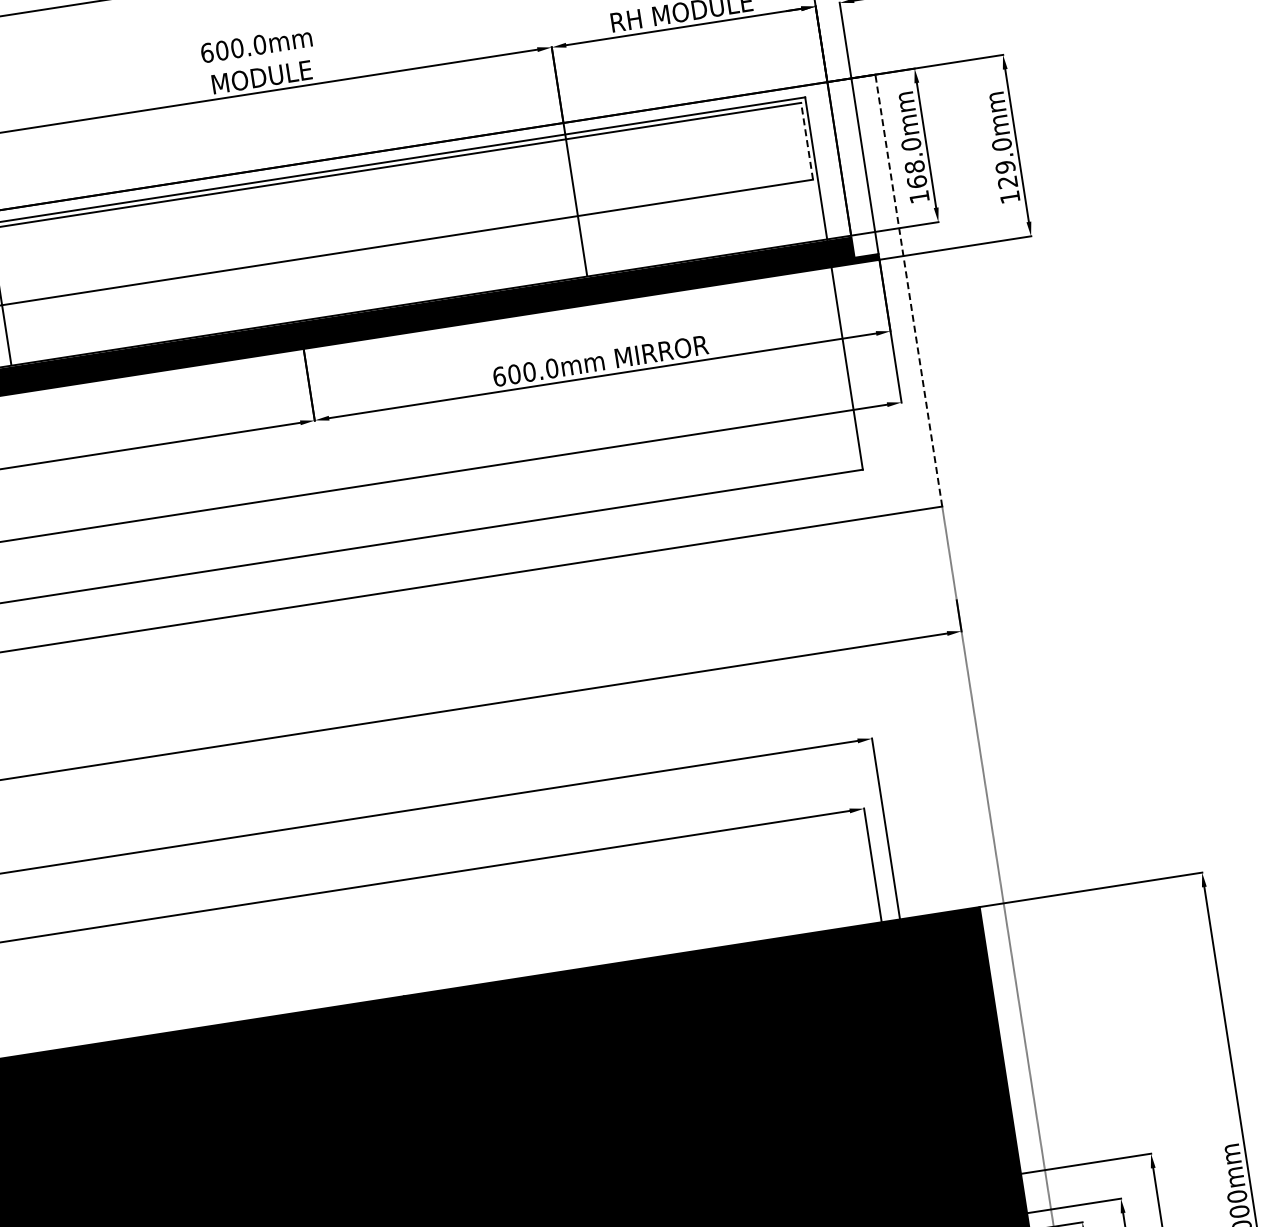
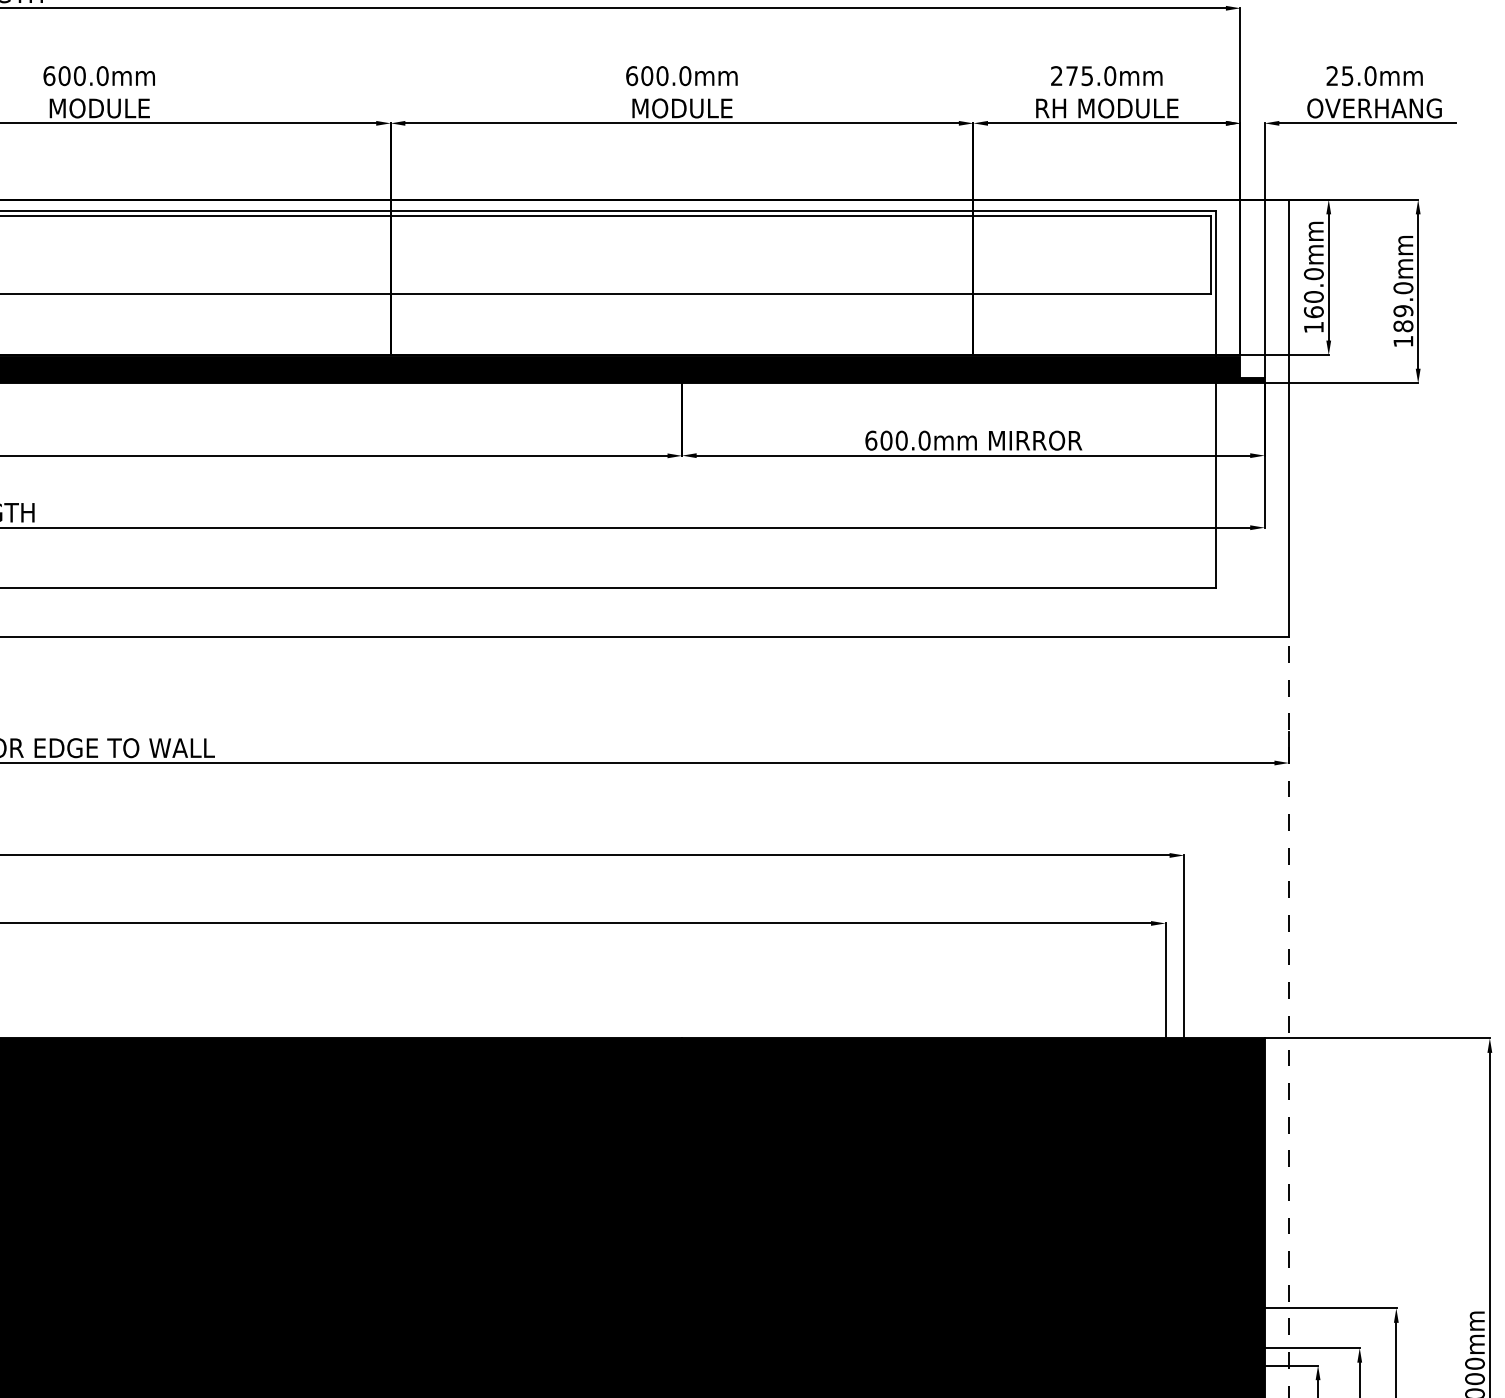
line: (807, 141) -> (1211, 255), dashed -> solid
text: (914, 166) -> (1313, 296), 168.0mm -> 160.0mm
text: (1007, 182) -> (1403, 326), 129.0mm -> 189.0mm
line: (909, 289) -> (1289, 417), dashed -> solid

